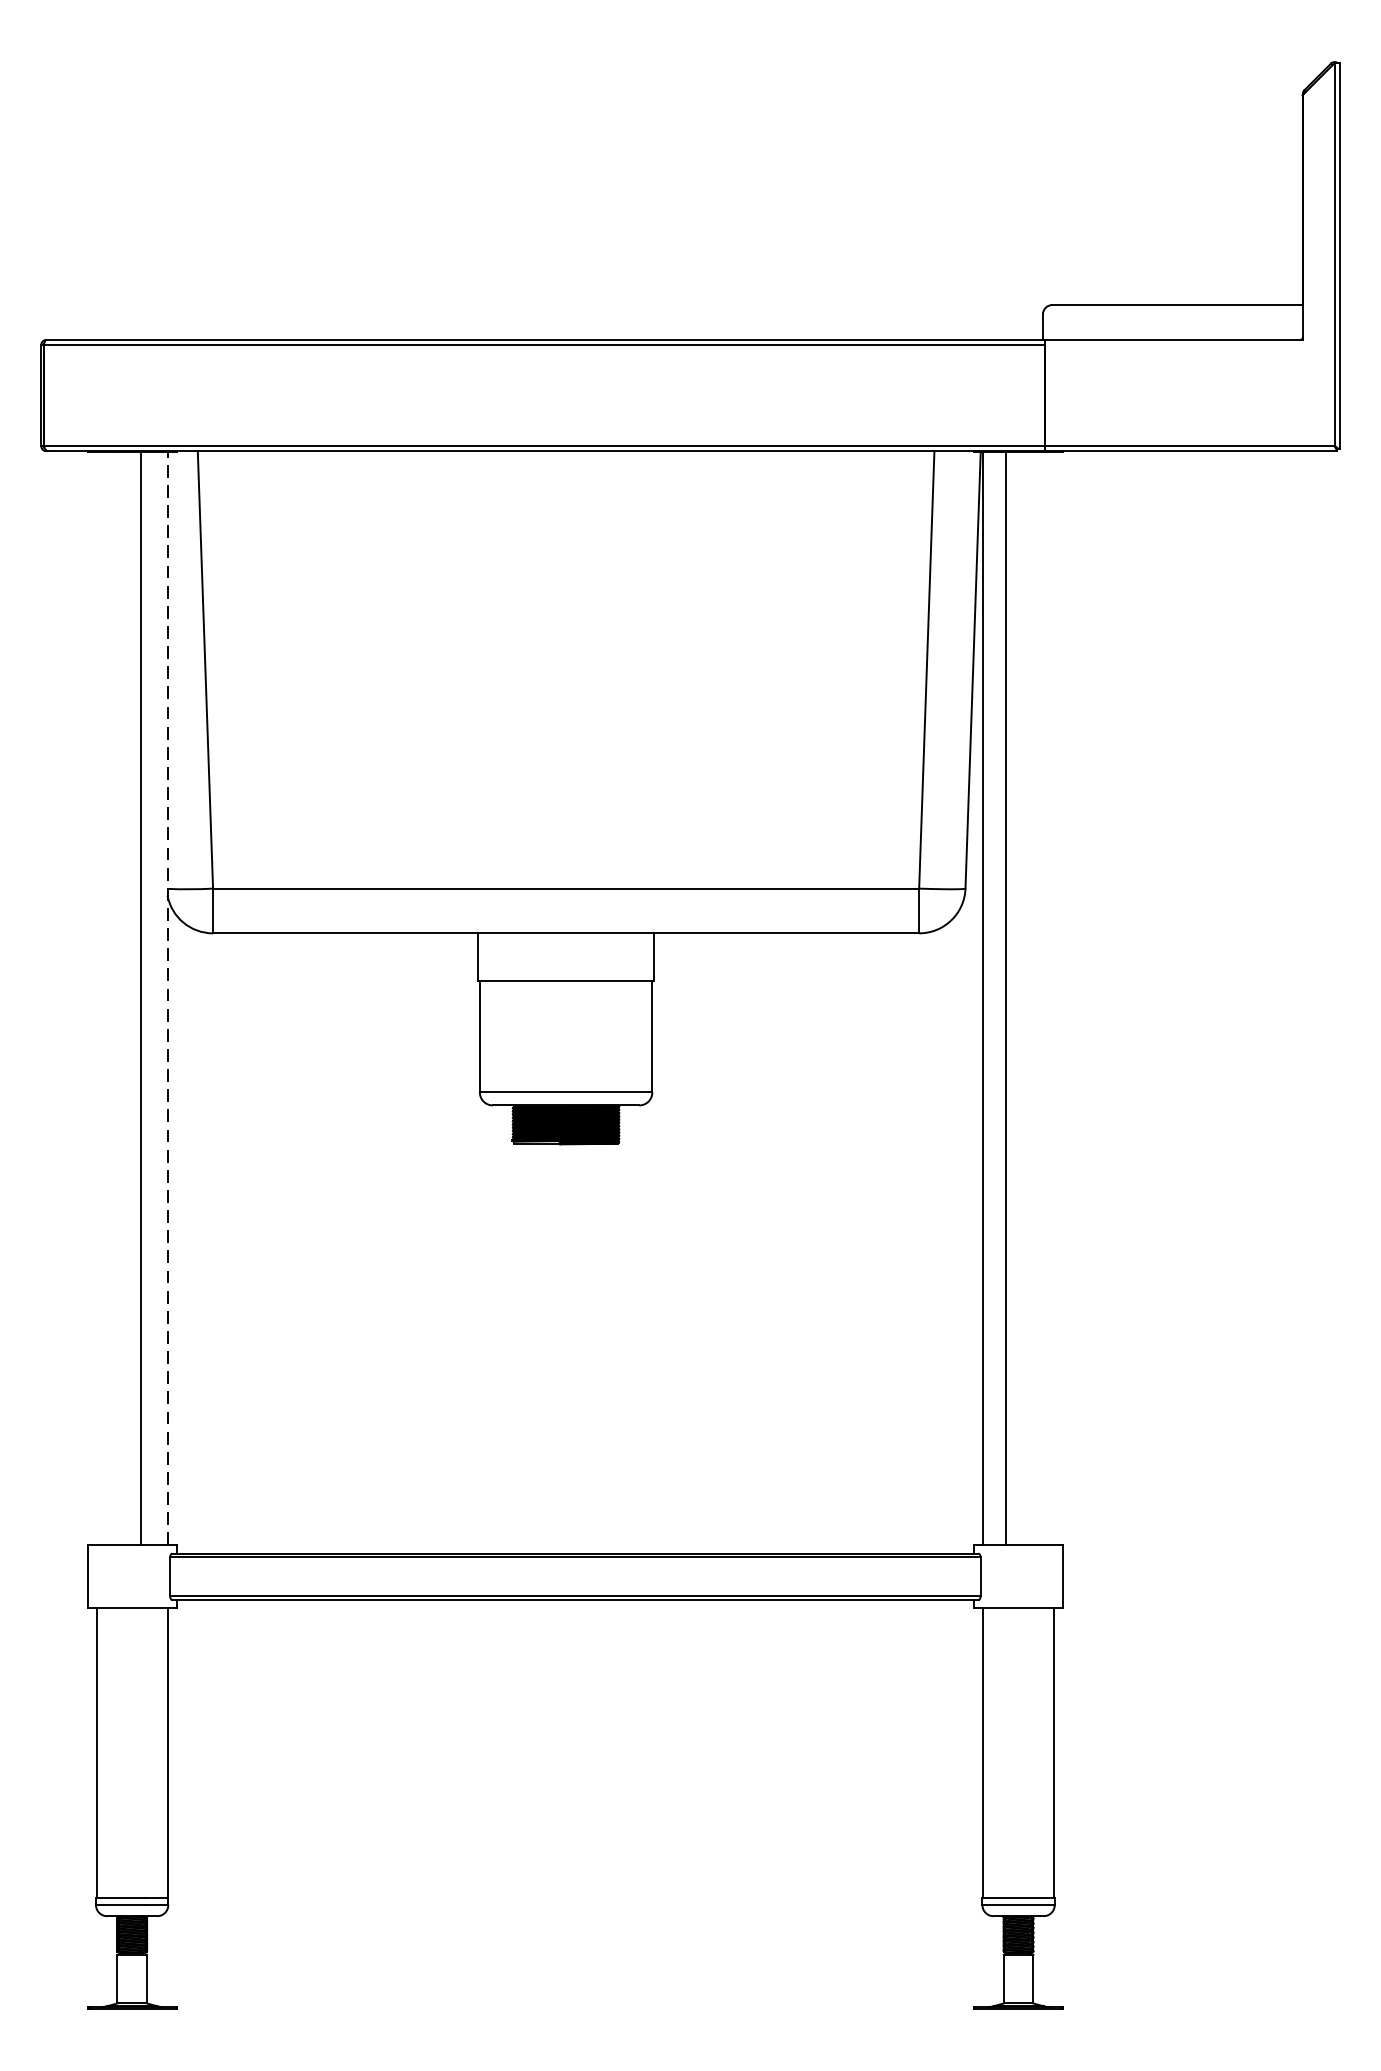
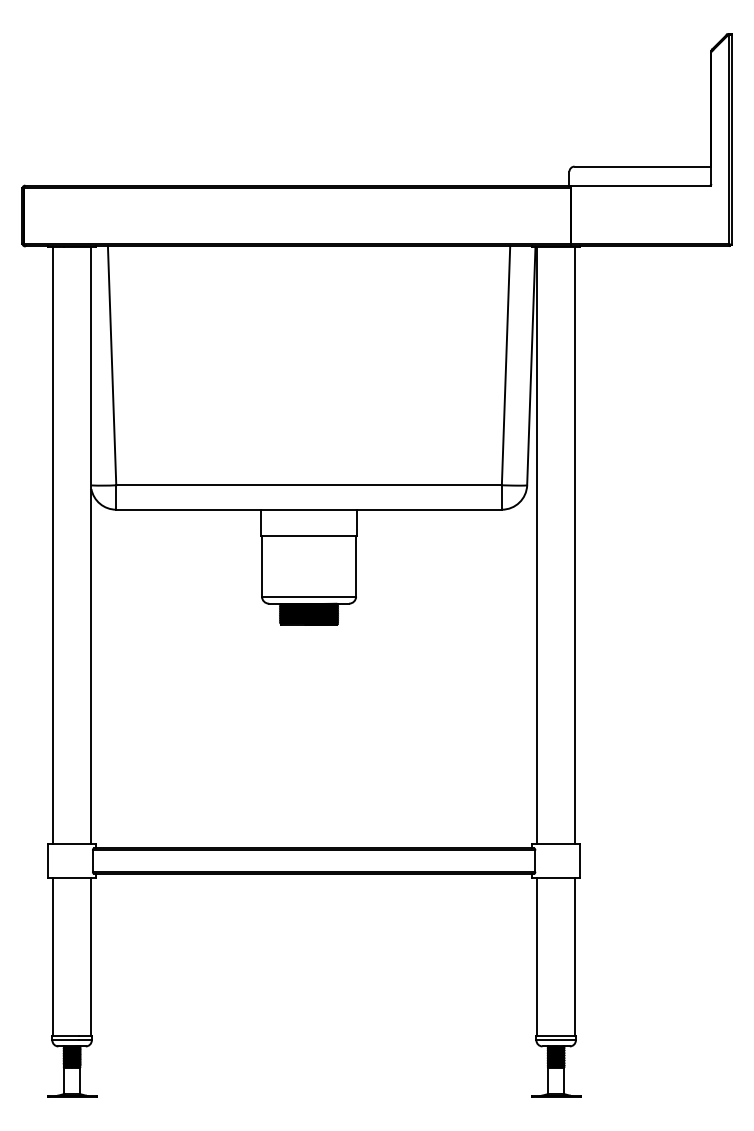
line: (140, 997) -> (52, 544), moved
line: (1006, 997) -> (575, 544), moved
line: (167, 998) -> (91, 545), dashed -> solid

